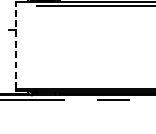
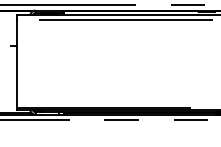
line: (15, 47) -> (17, 63), dashed -> solid

